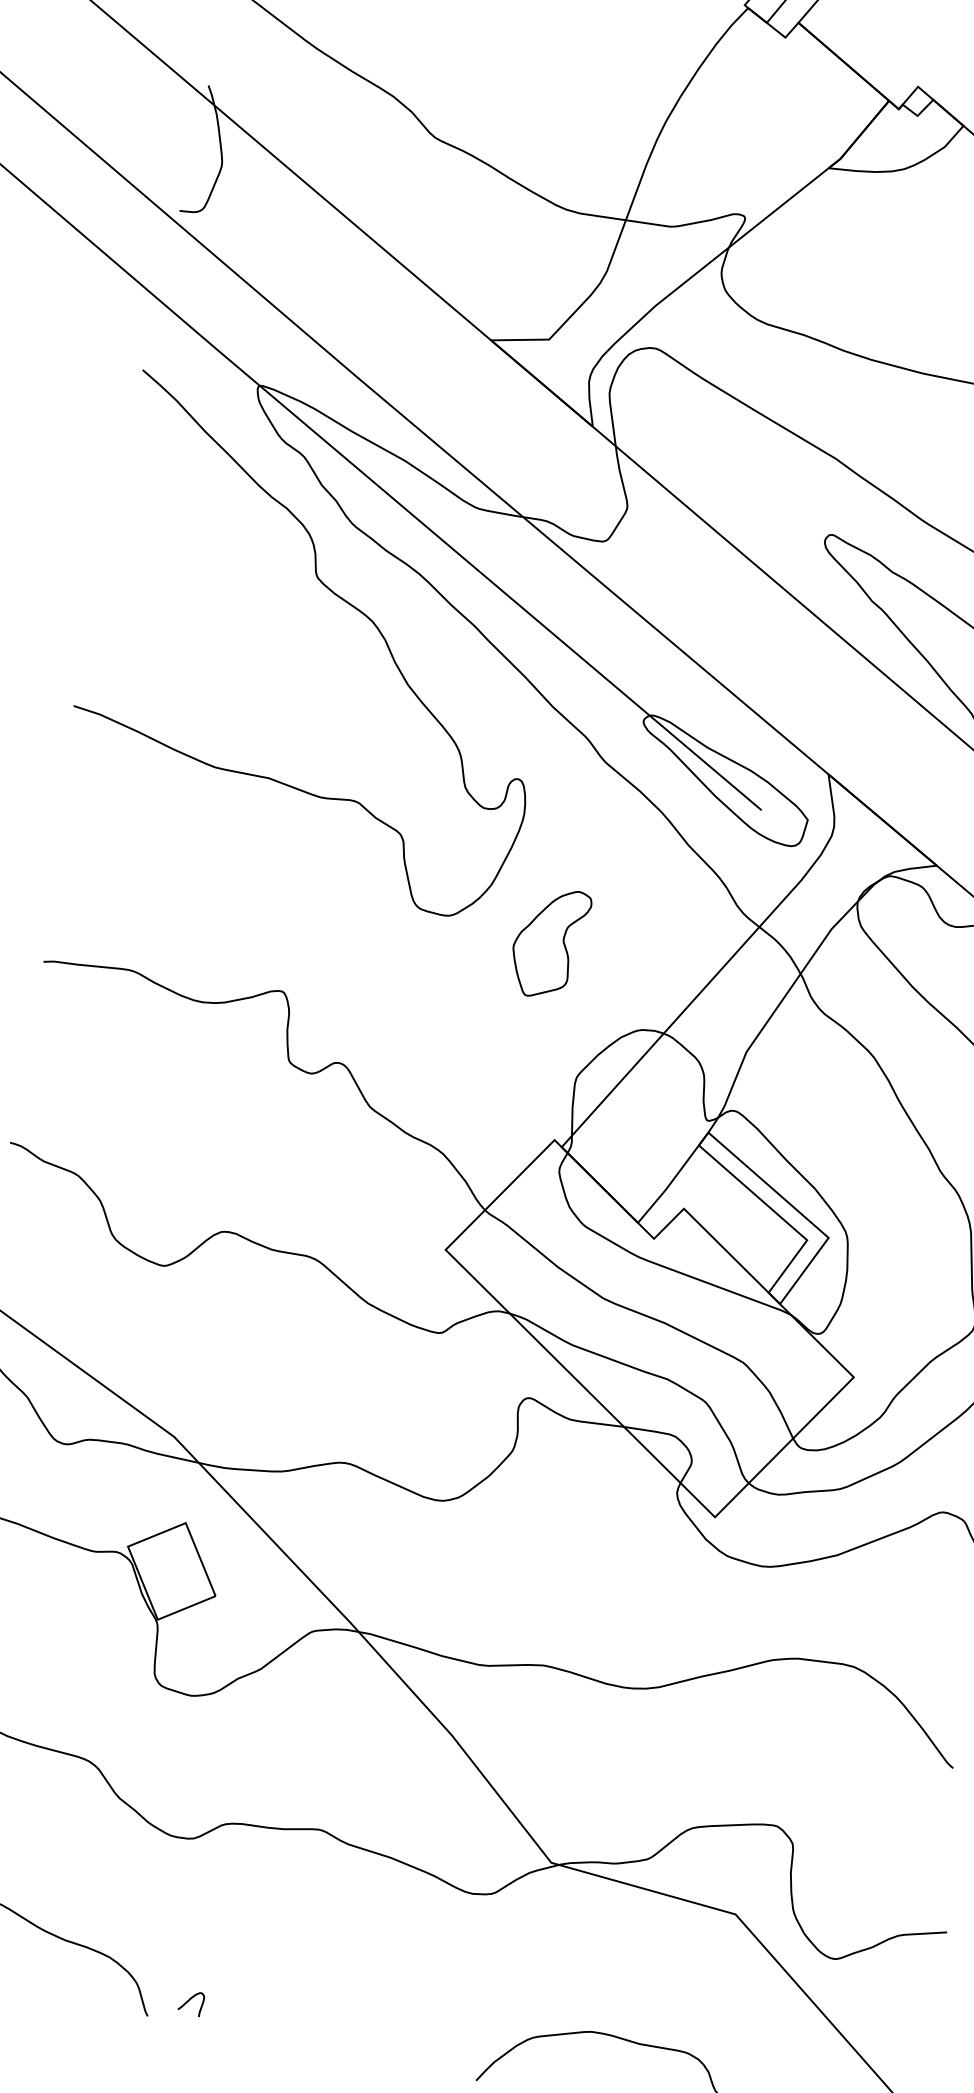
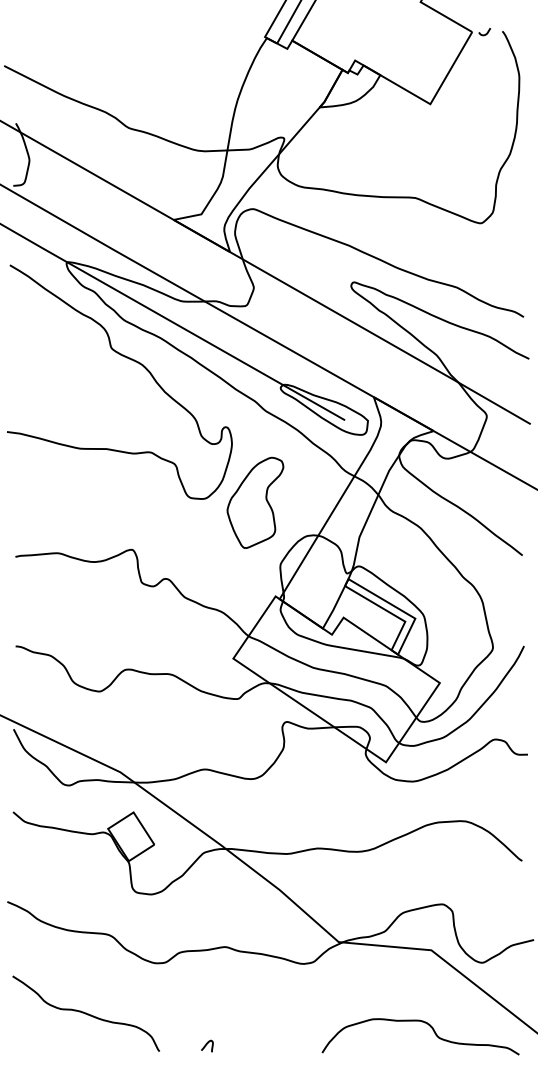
part: (549, 942) -> (255, 502), size x1.67
curve: (192, 1999) -> (207, 1044), moved

